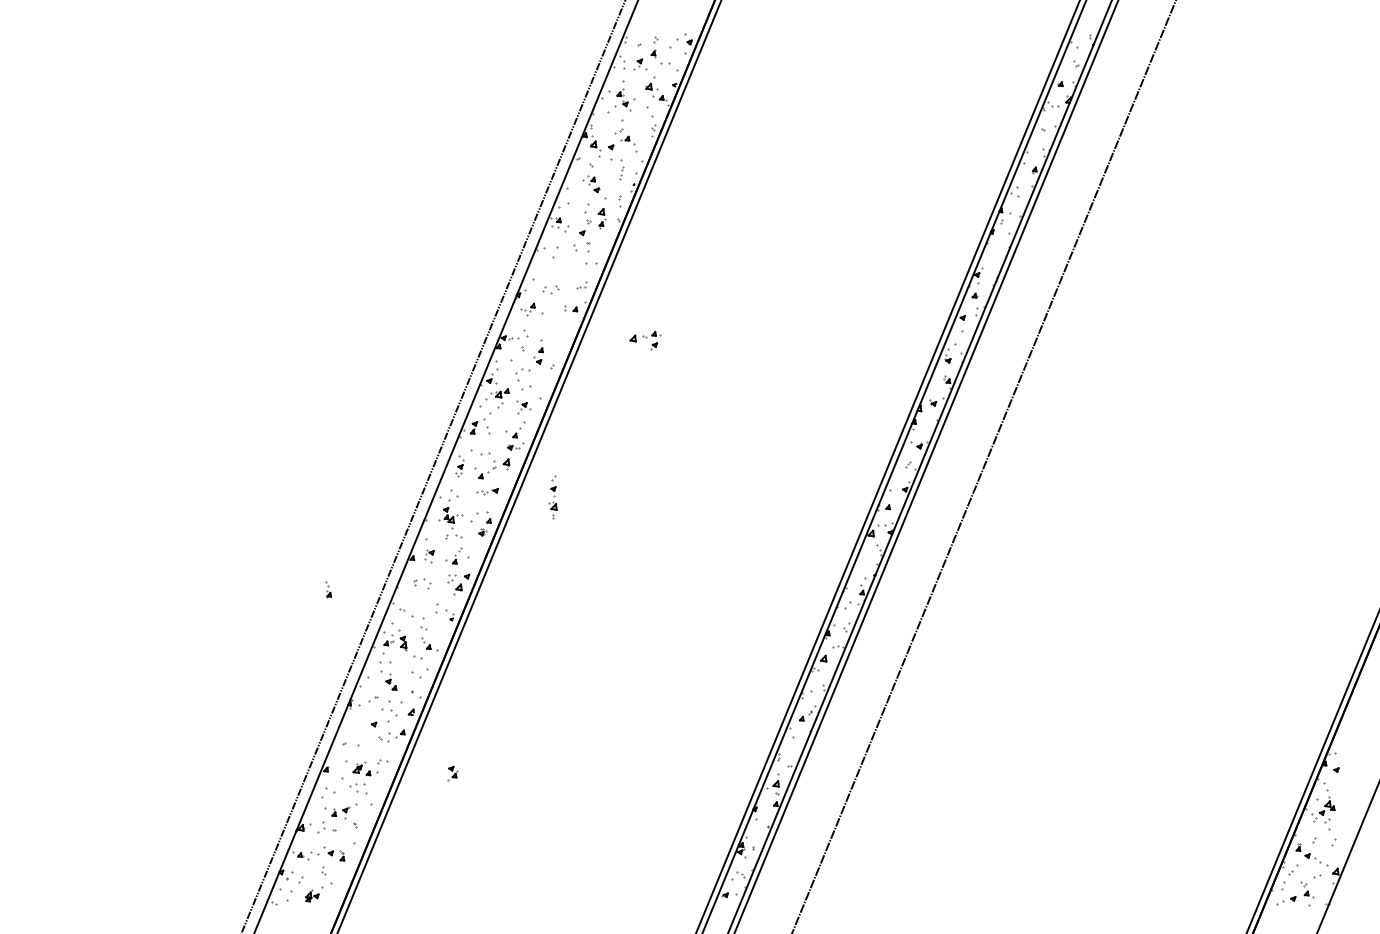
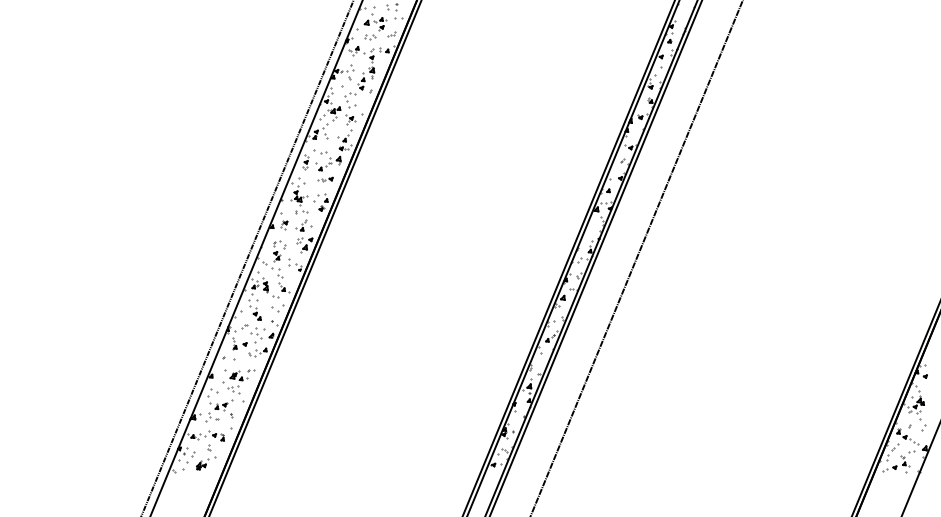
part: (645, 340) -> (375, 24), moved
part: (552, 497) -> (371, 63), moved
part: (328, 589) -> (234, 343), moved
part: (452, 773) -> (276, 256), moved

